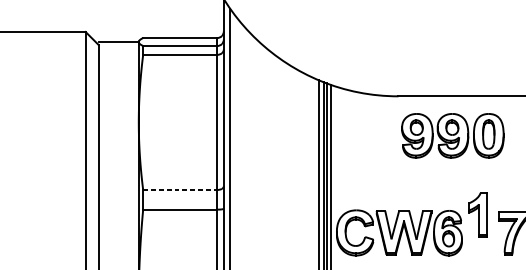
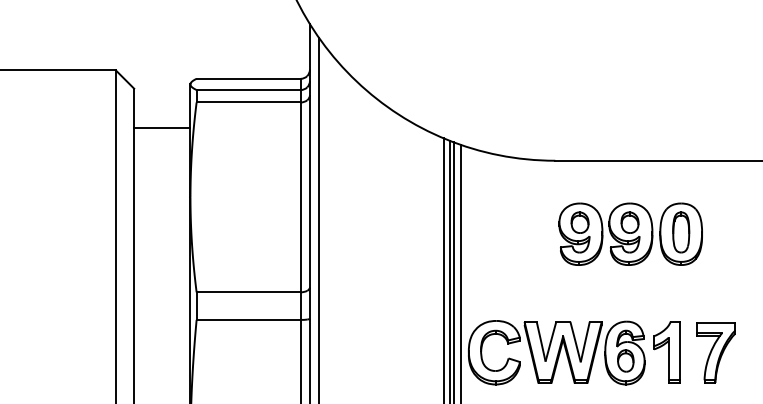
line: (118, 42) -> (162, 127), moved
part: (452, 135) -> (630, 233), moved
line: (180, 190) -> (249, 292), dashed -> solid
part: (477, 215) -> (666, 352), moved

